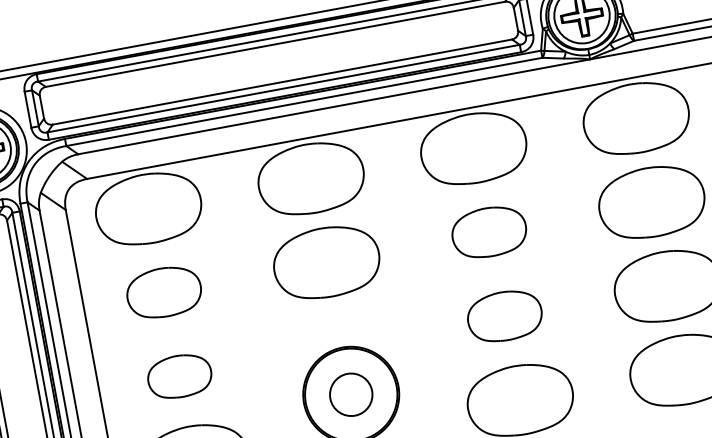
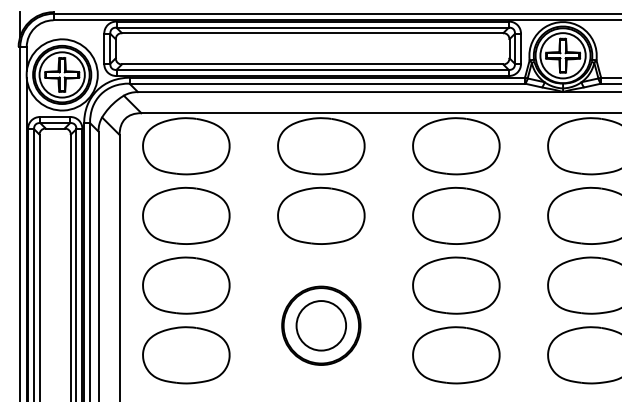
part: (489, 231) -> (456, 215), size x1.43
part: (164, 292) -> (186, 215), size x1.43
part: (504, 316) -> (456, 285), size x1.43
part: (179, 376) -> (186, 285), size x1.67
circle: (351, 394) -> (321, 325), size x1.43

